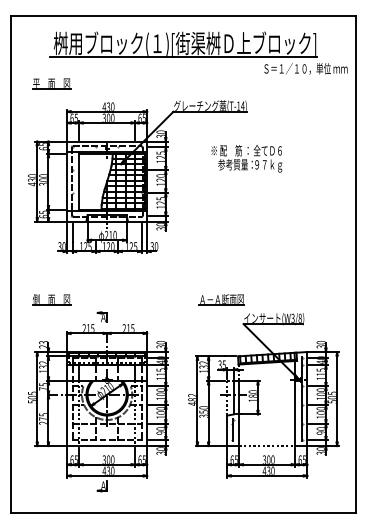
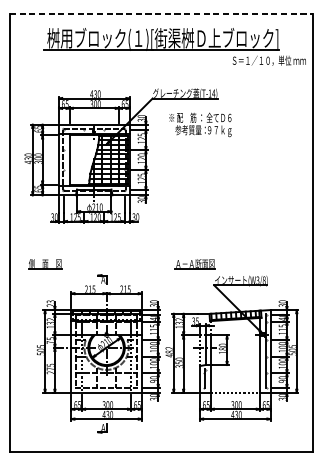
line: (183, 15) -> (161, 13), solid -> dashed
part: (51, 83) -> (45, 73), removed
text: (246, 158) -> (200, 124), moved
part: (97, 401) -> (98, 353), moved

